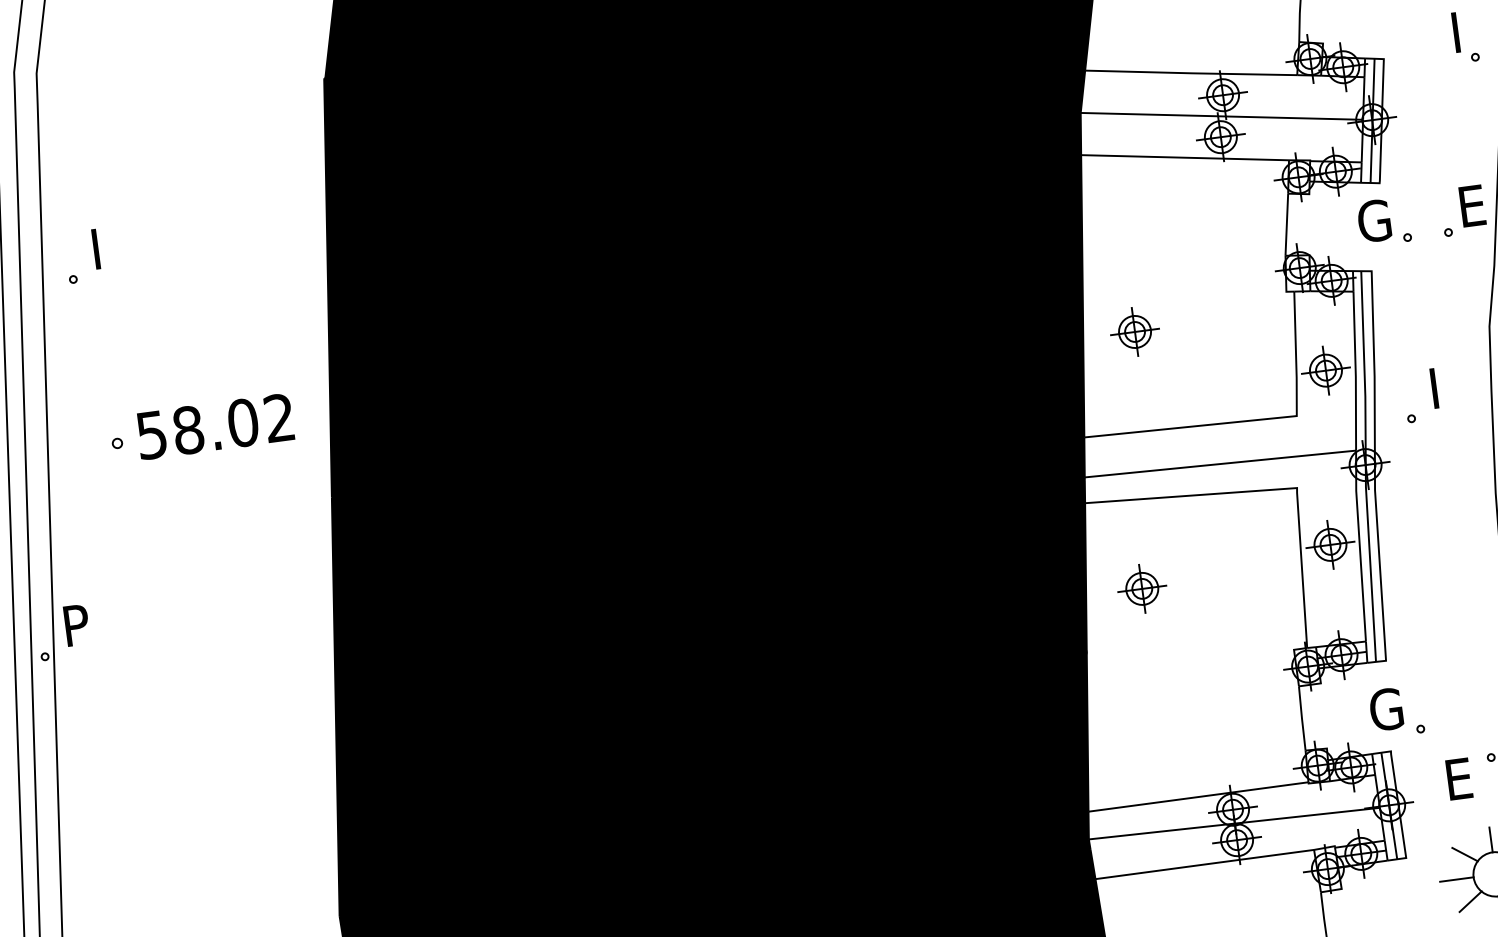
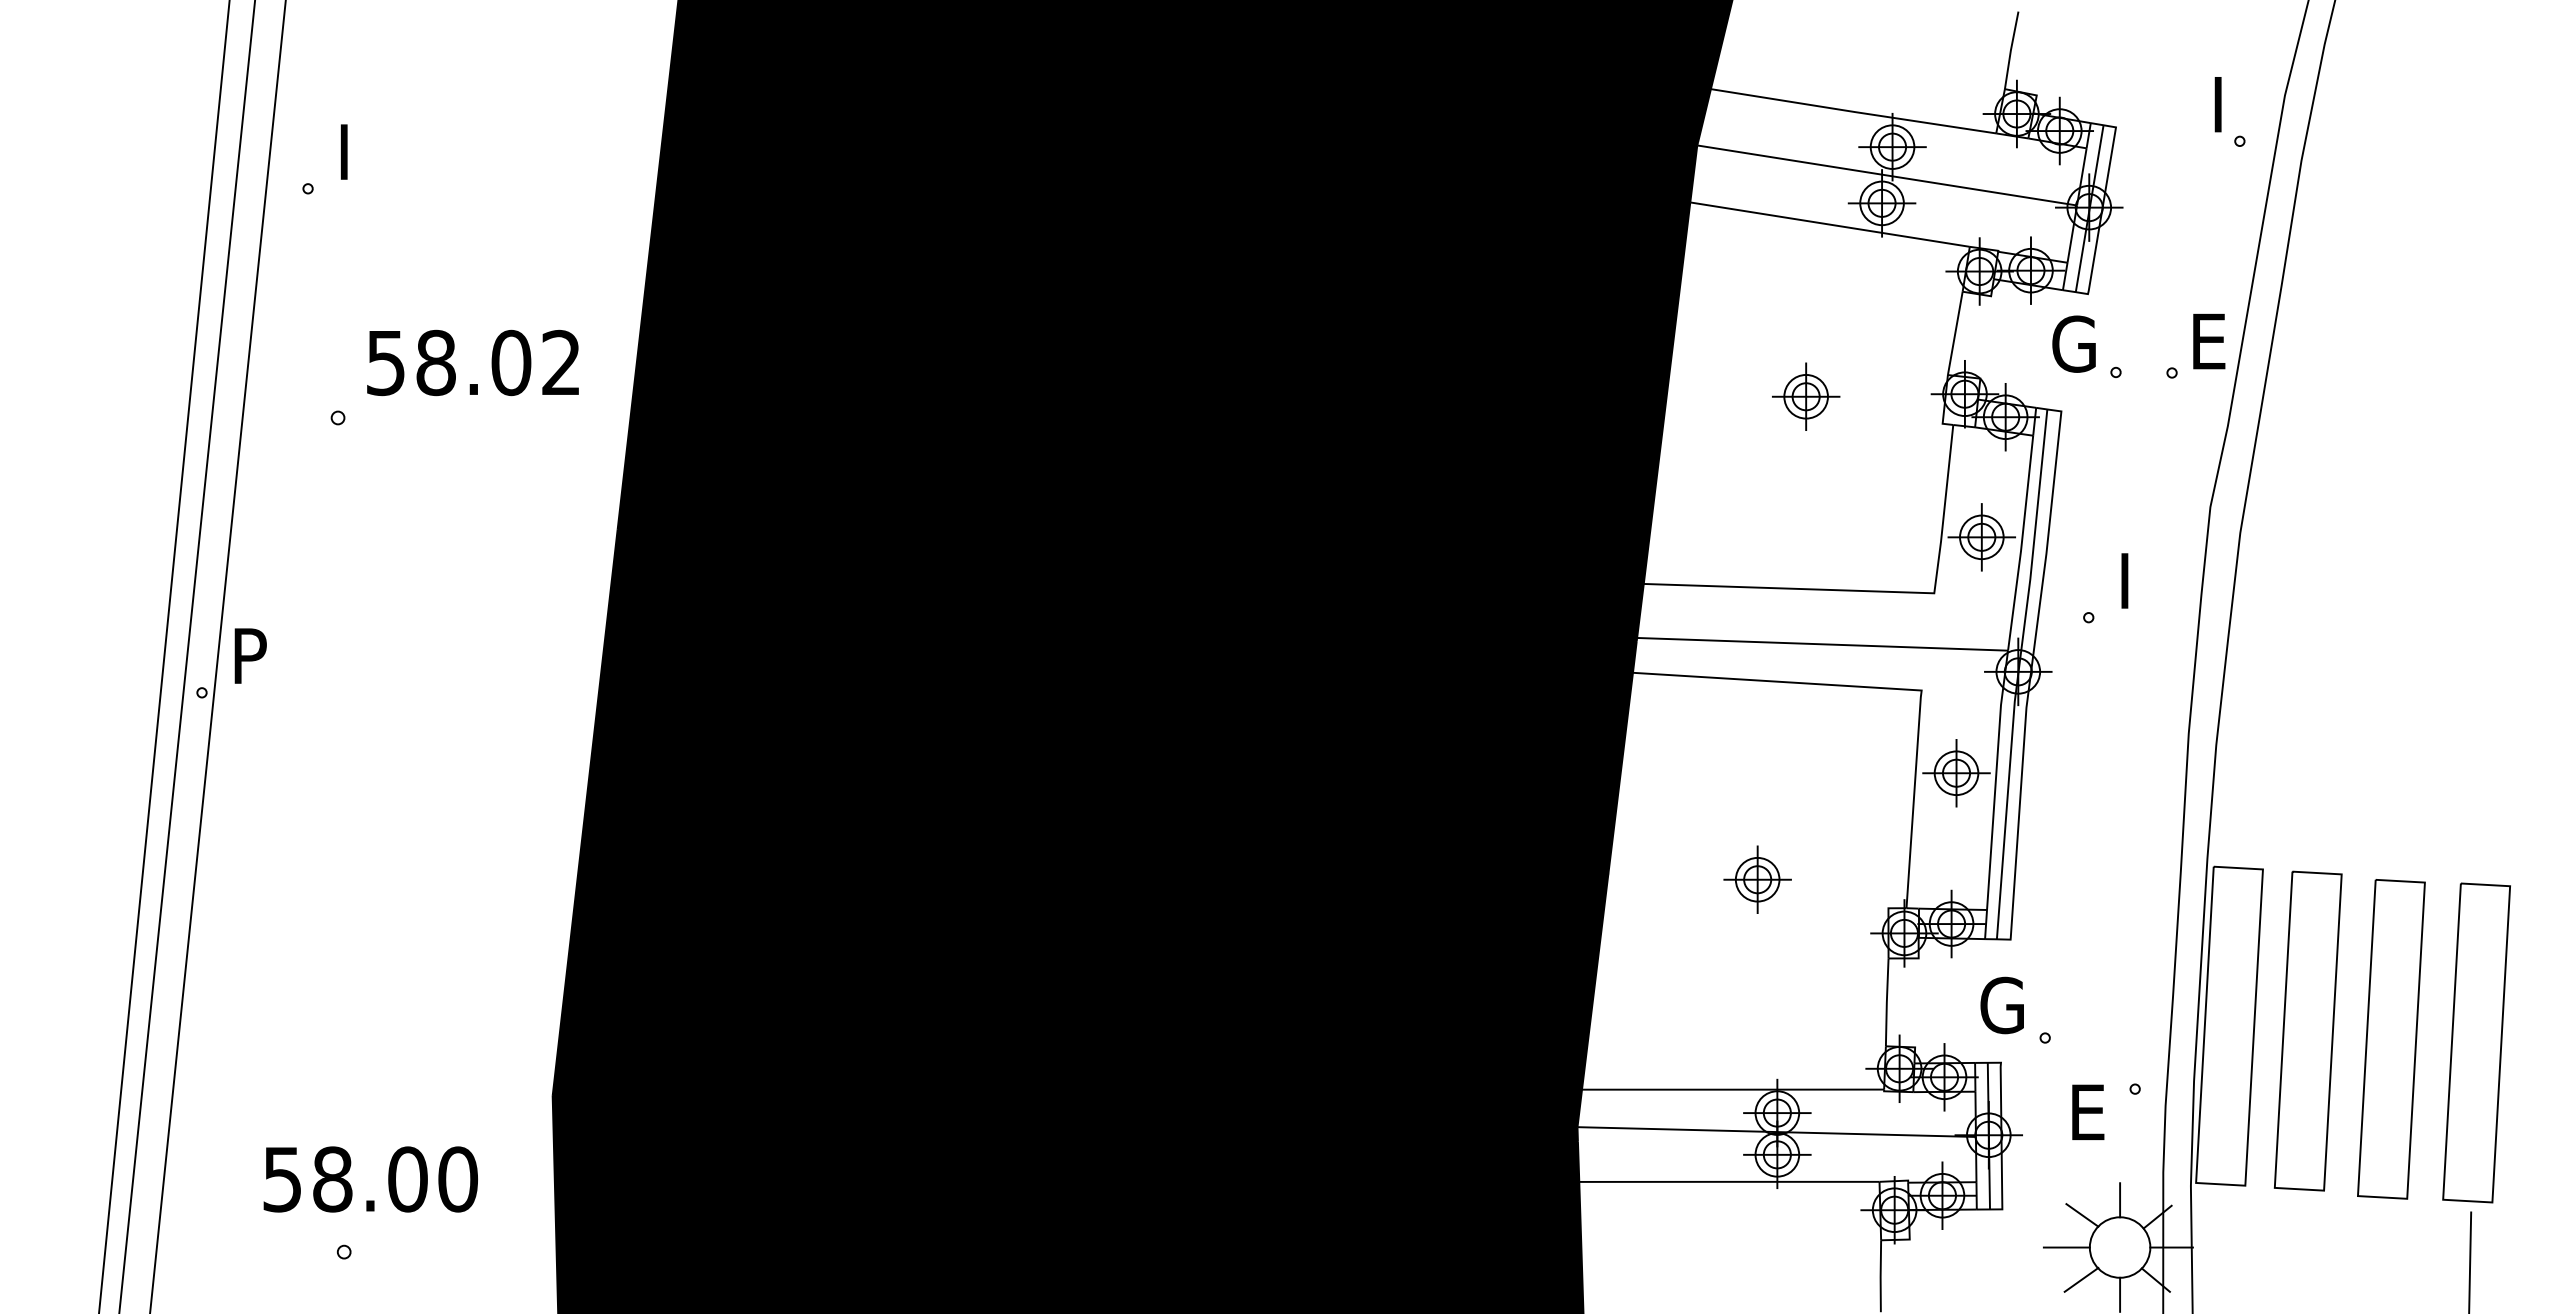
part: (1135, 331) -> (1806, 396), moved
text: (214, 426) -> (472, 362), moved
part: (1142, 588) -> (1757, 879), moved

